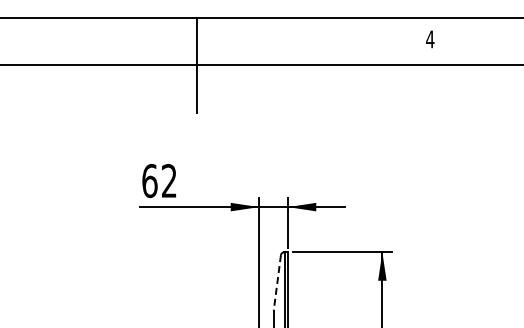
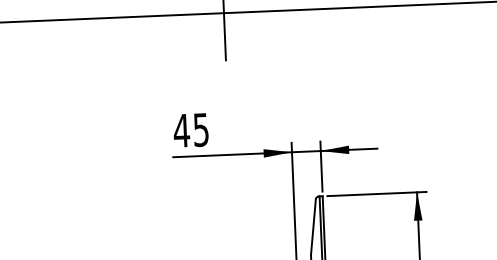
text: (158, 181) -> (190, 130), 62 -> 45
line: (277, 282) -> (313, 226), dashed -> solid

